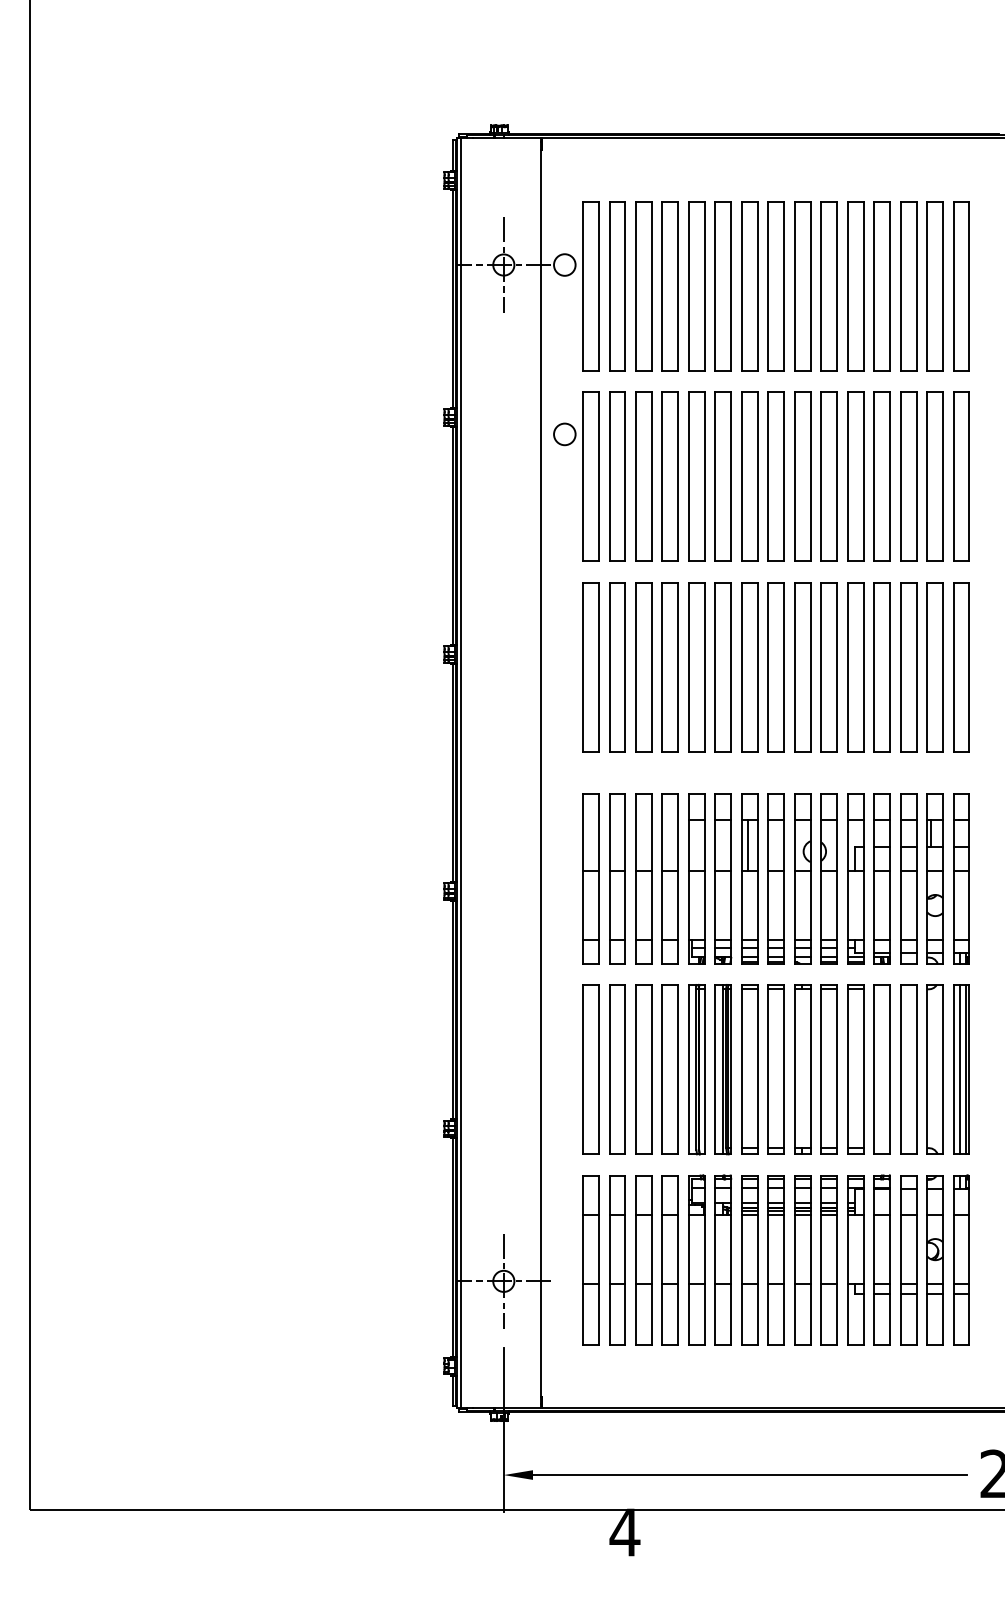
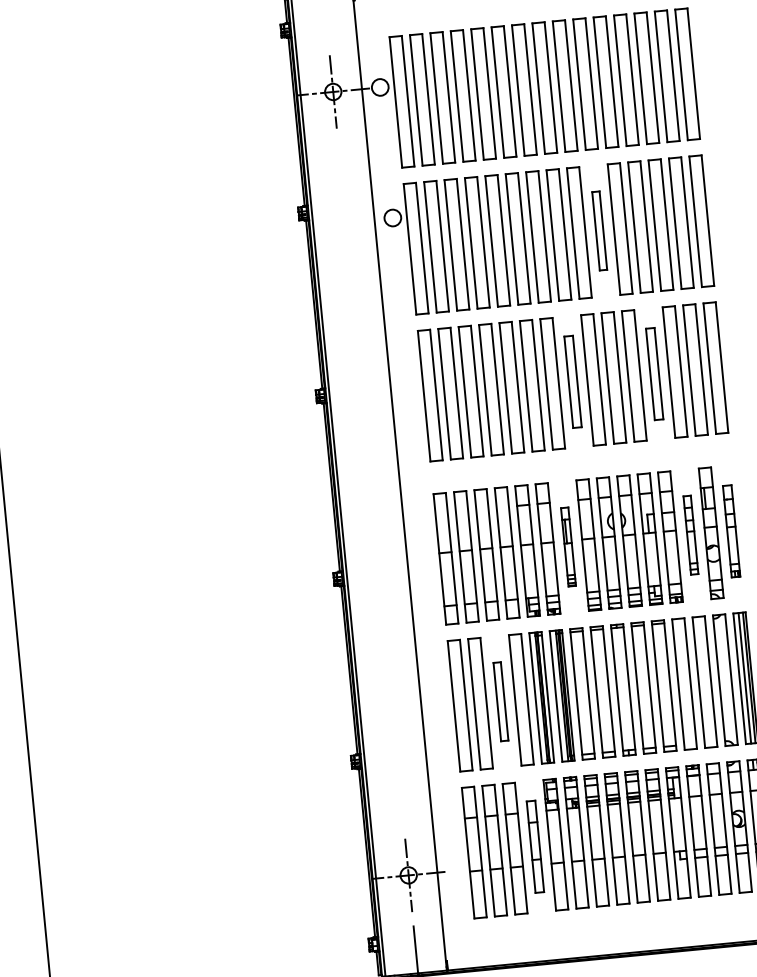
part: (828, 476) -> (599, 230), size x0.6
part: (775, 667) -> (572, 382), size x0.7
part: (881, 667) -> (654, 374), size x0.7
part: (749, 878) -> (568, 546), size x0.6
part: (908, 878) -> (690, 534), size x0.6
part: (961, 878) -> (731, 530), size x0.7
part: (643, 1069) -> (500, 701), size x0.6
part: (669, 1260) -> (534, 847), size x0.7

